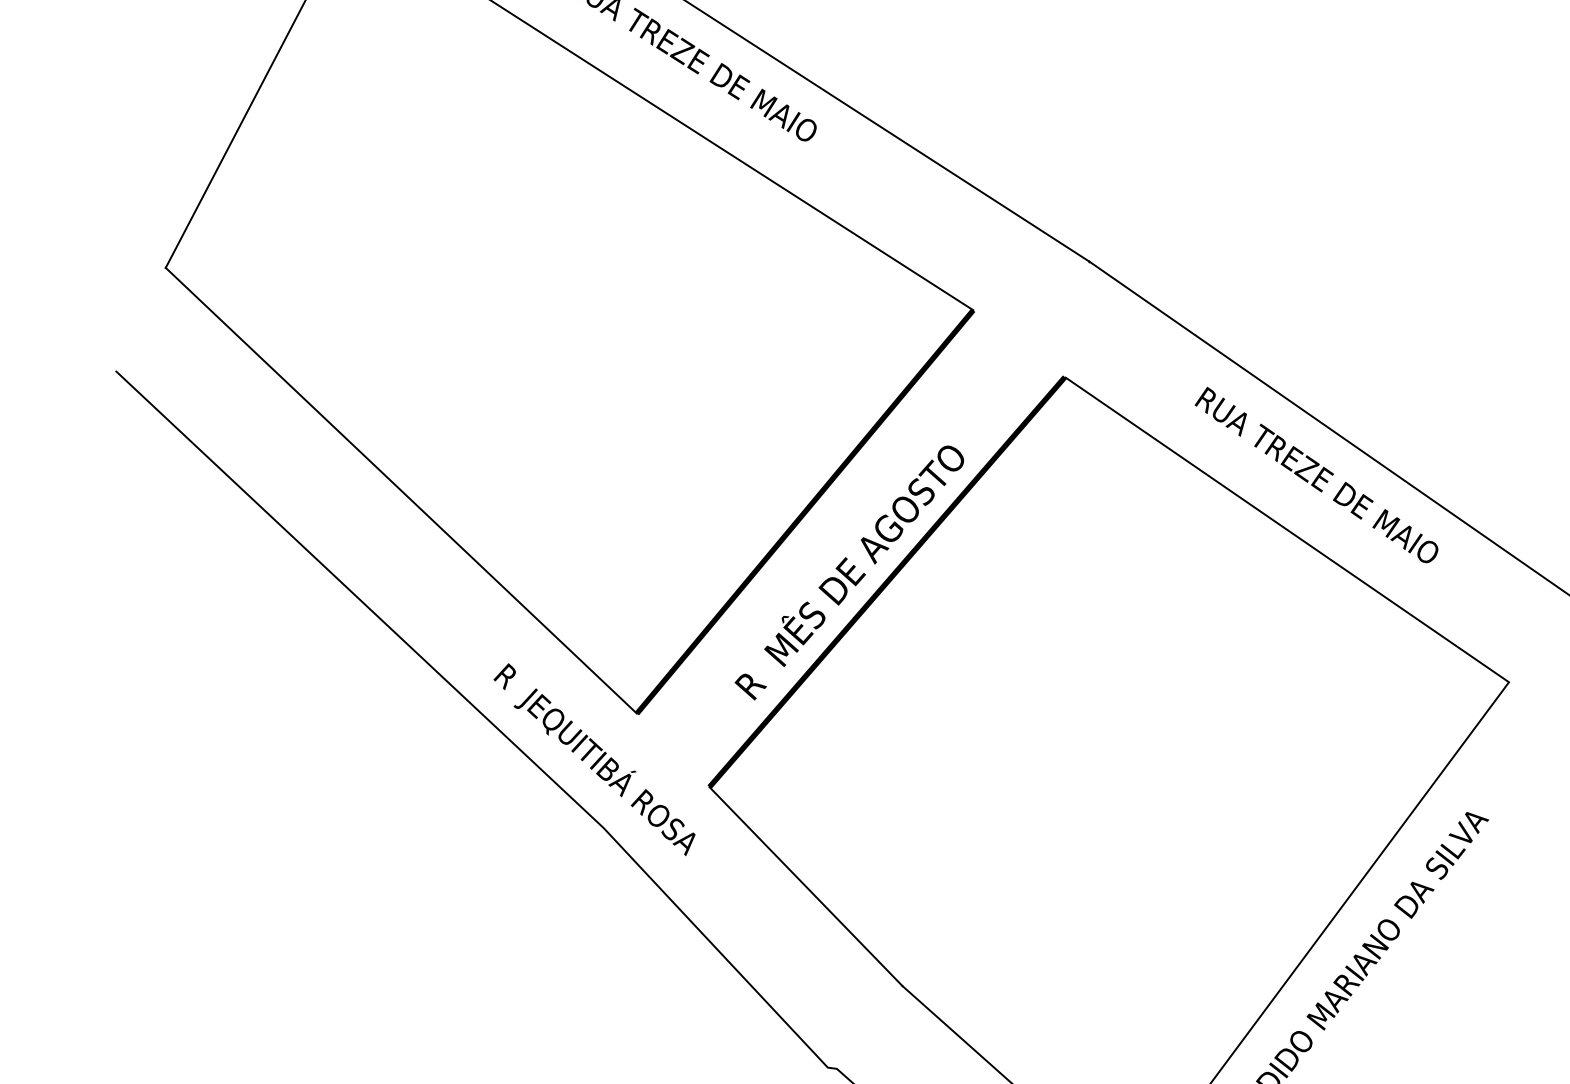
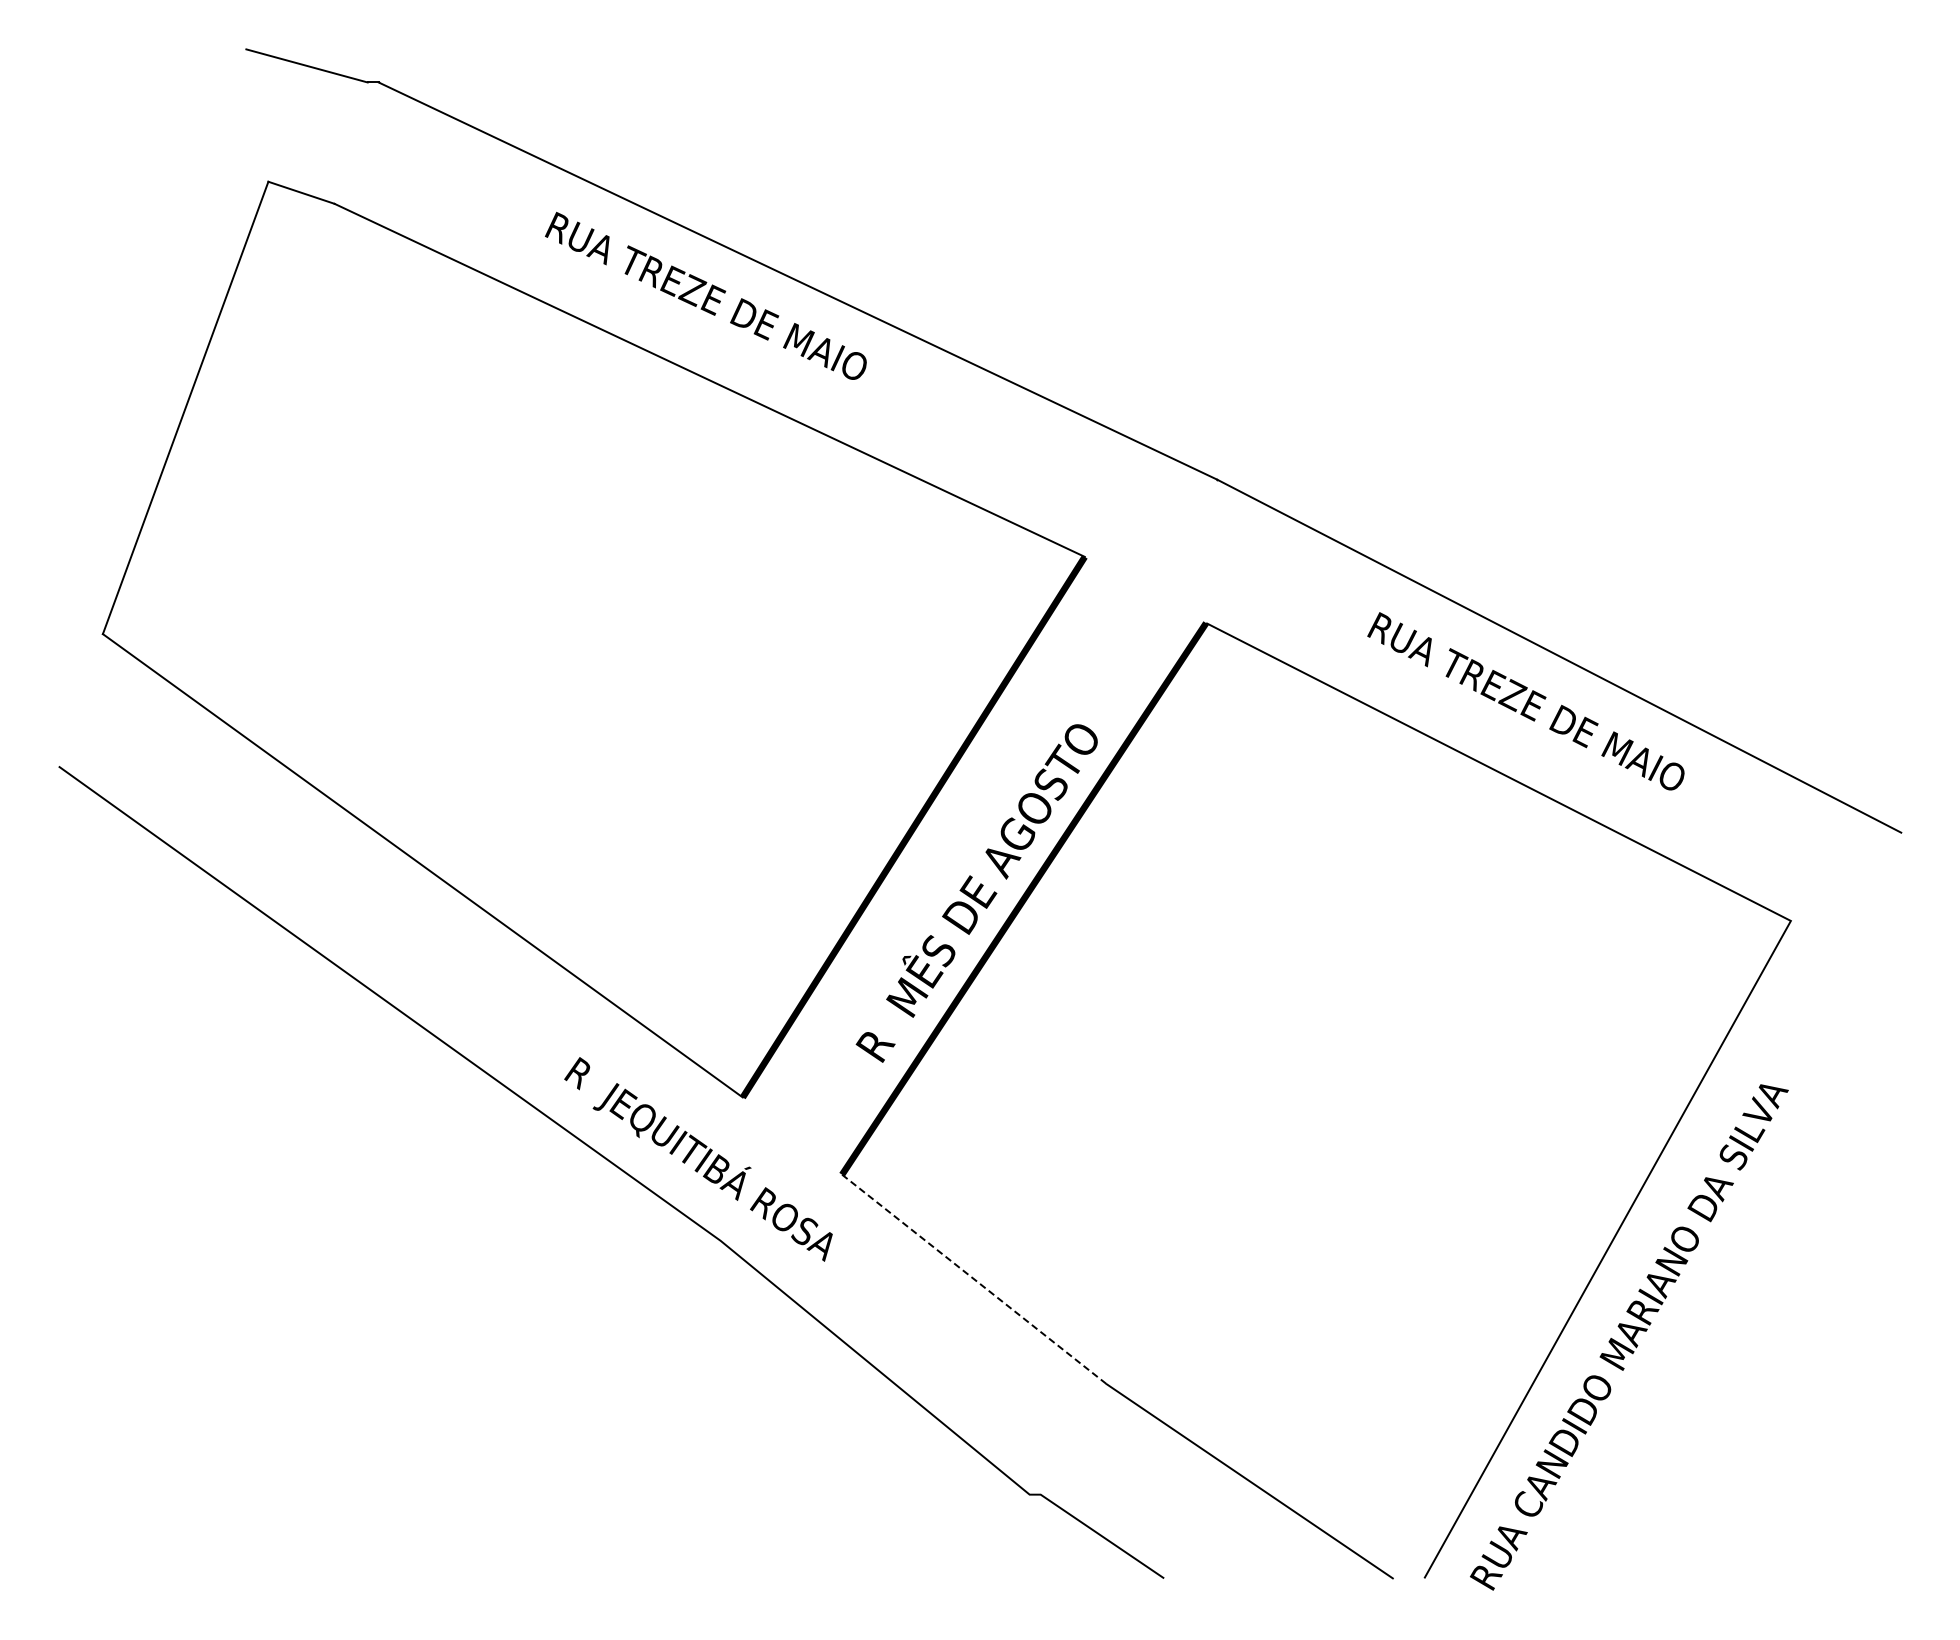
line: (806, 886) -> (974, 1279), solid -> dashed

